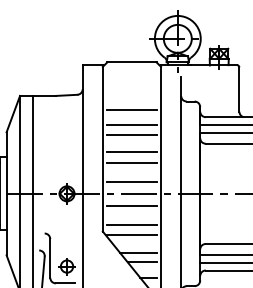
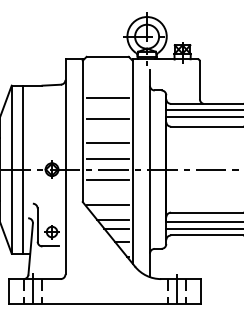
line: (131, 124) -> (107, 110), removed
line: (131, 152) -> (107, 134), removed
line: (131, 225) -> (107, 196), removed

